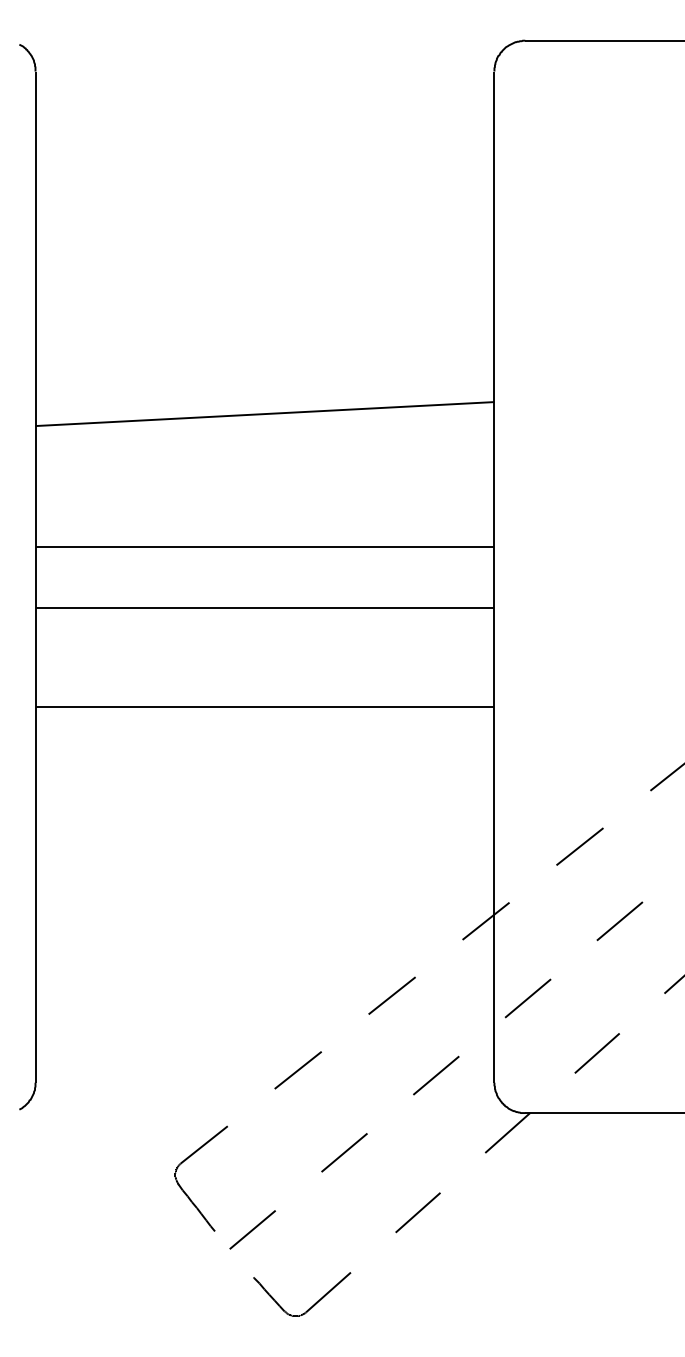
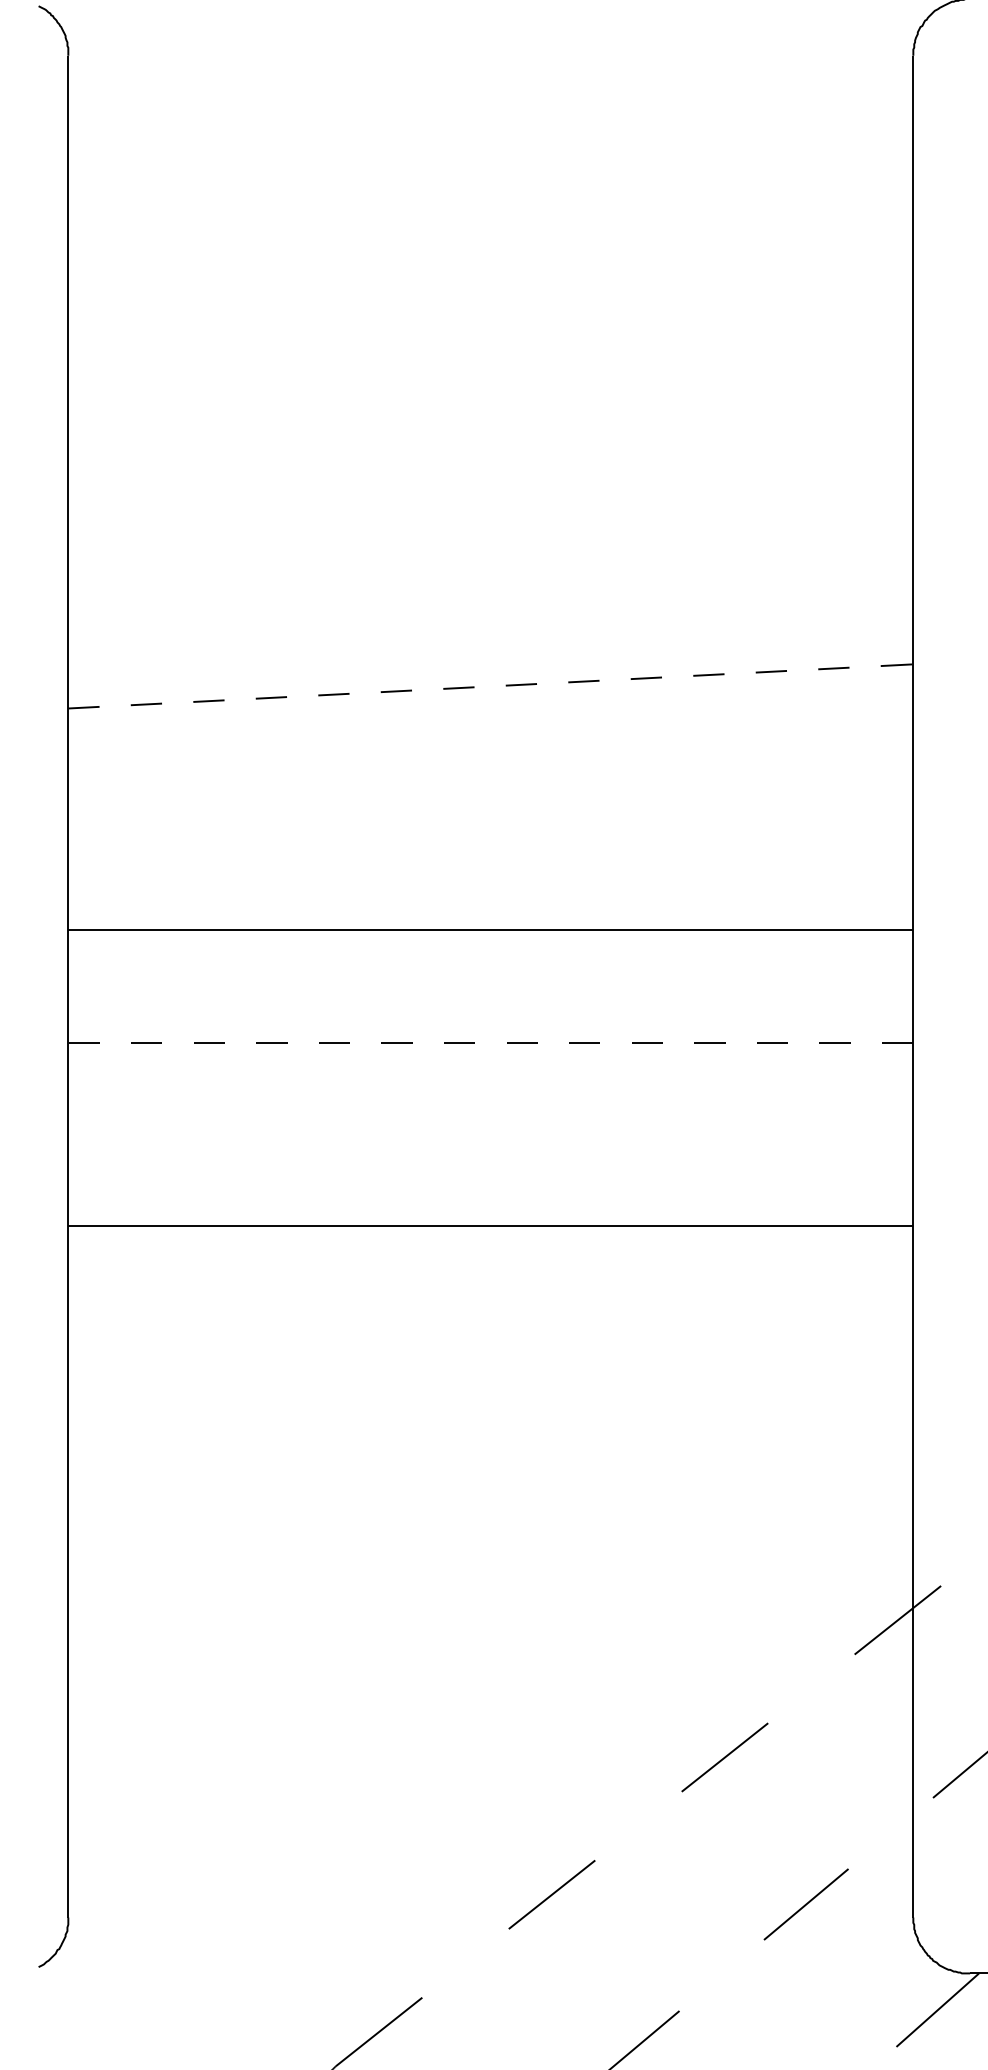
line: (264, 414) -> (489, 687), solid -> dashed
line: (264, 607) -> (489, 1042), solid -> dashed

